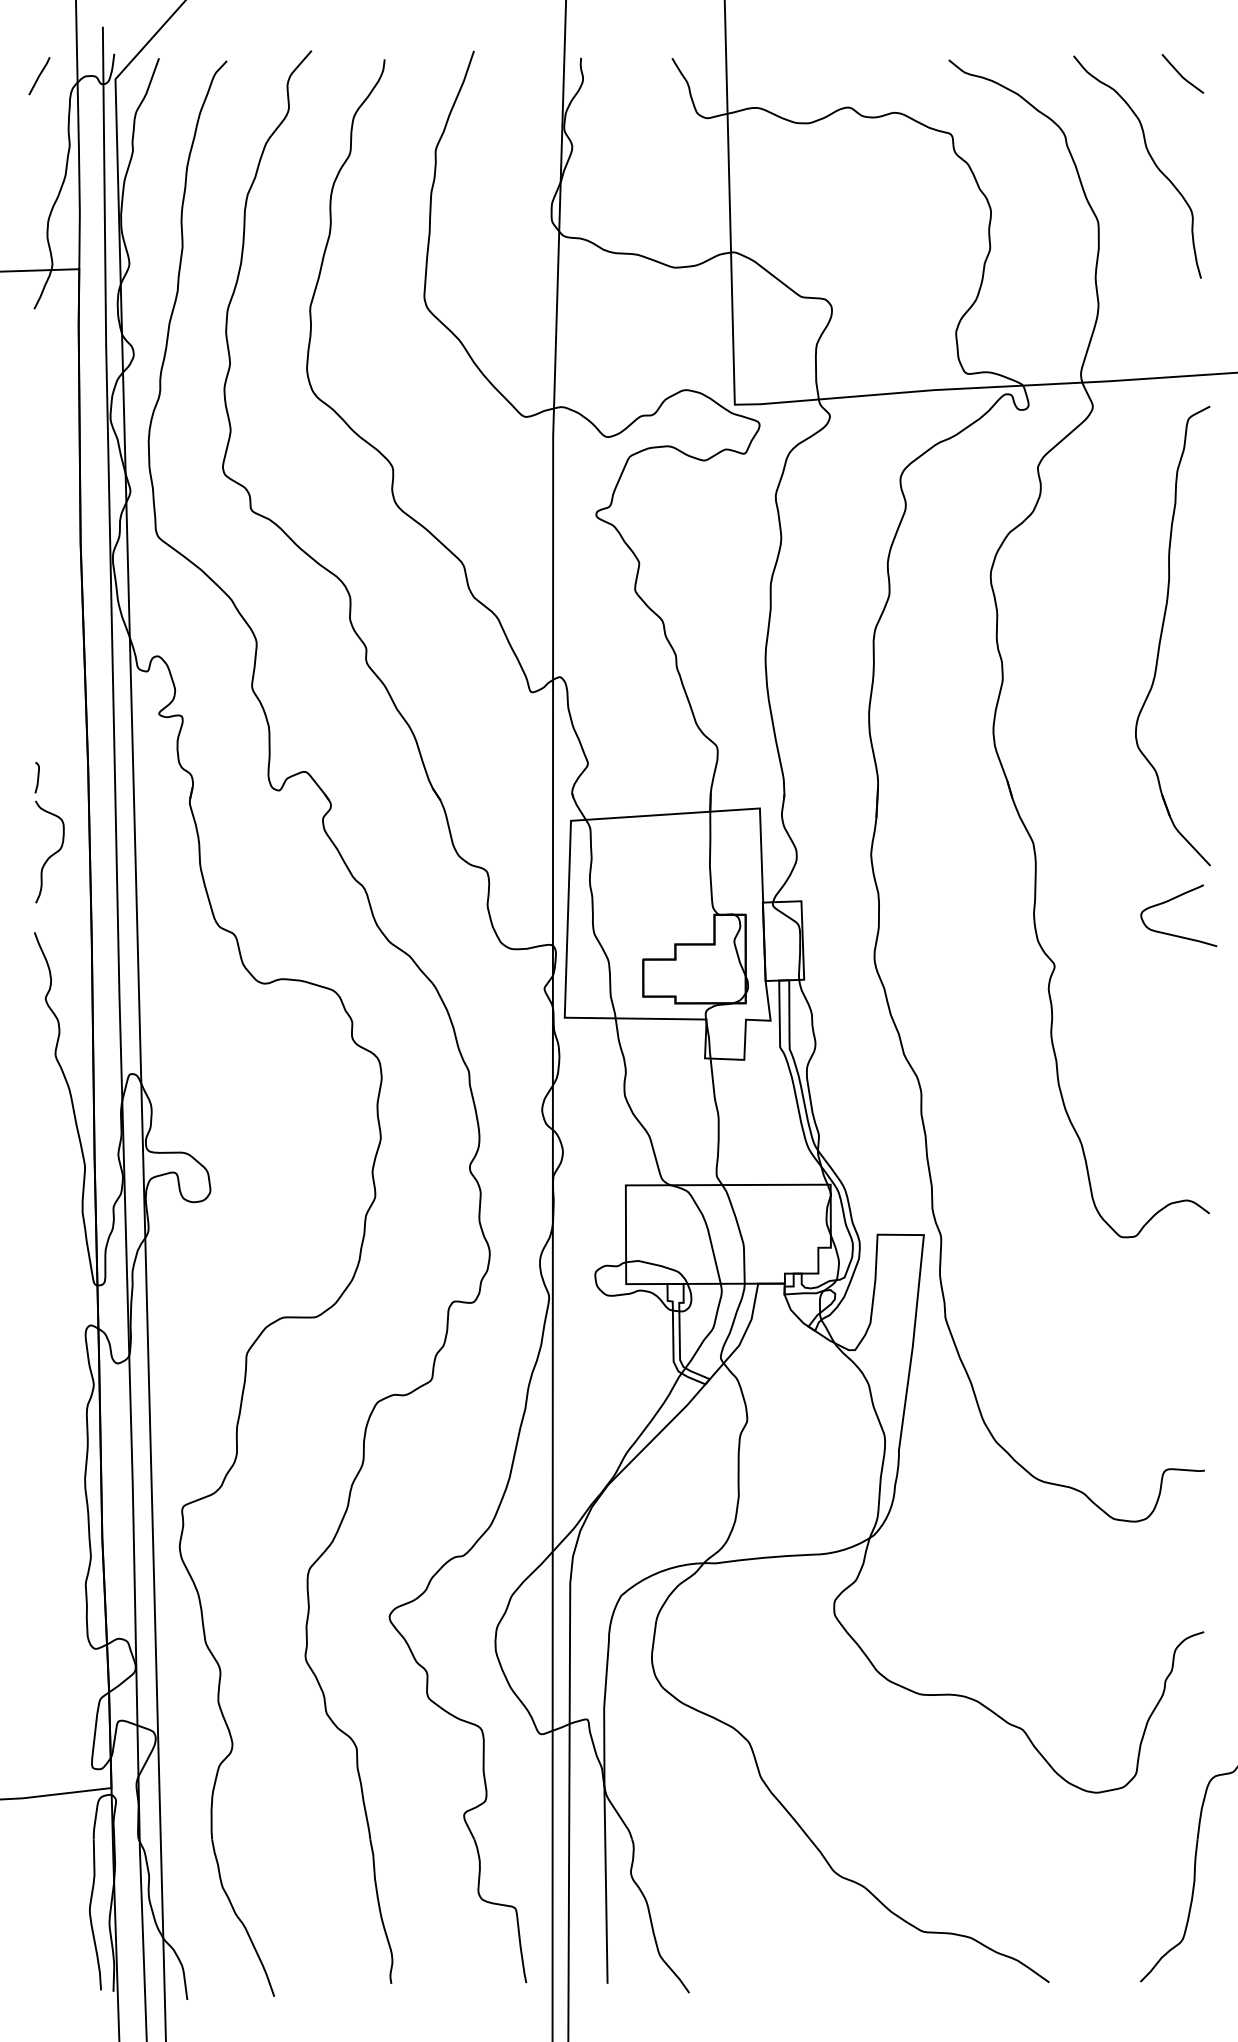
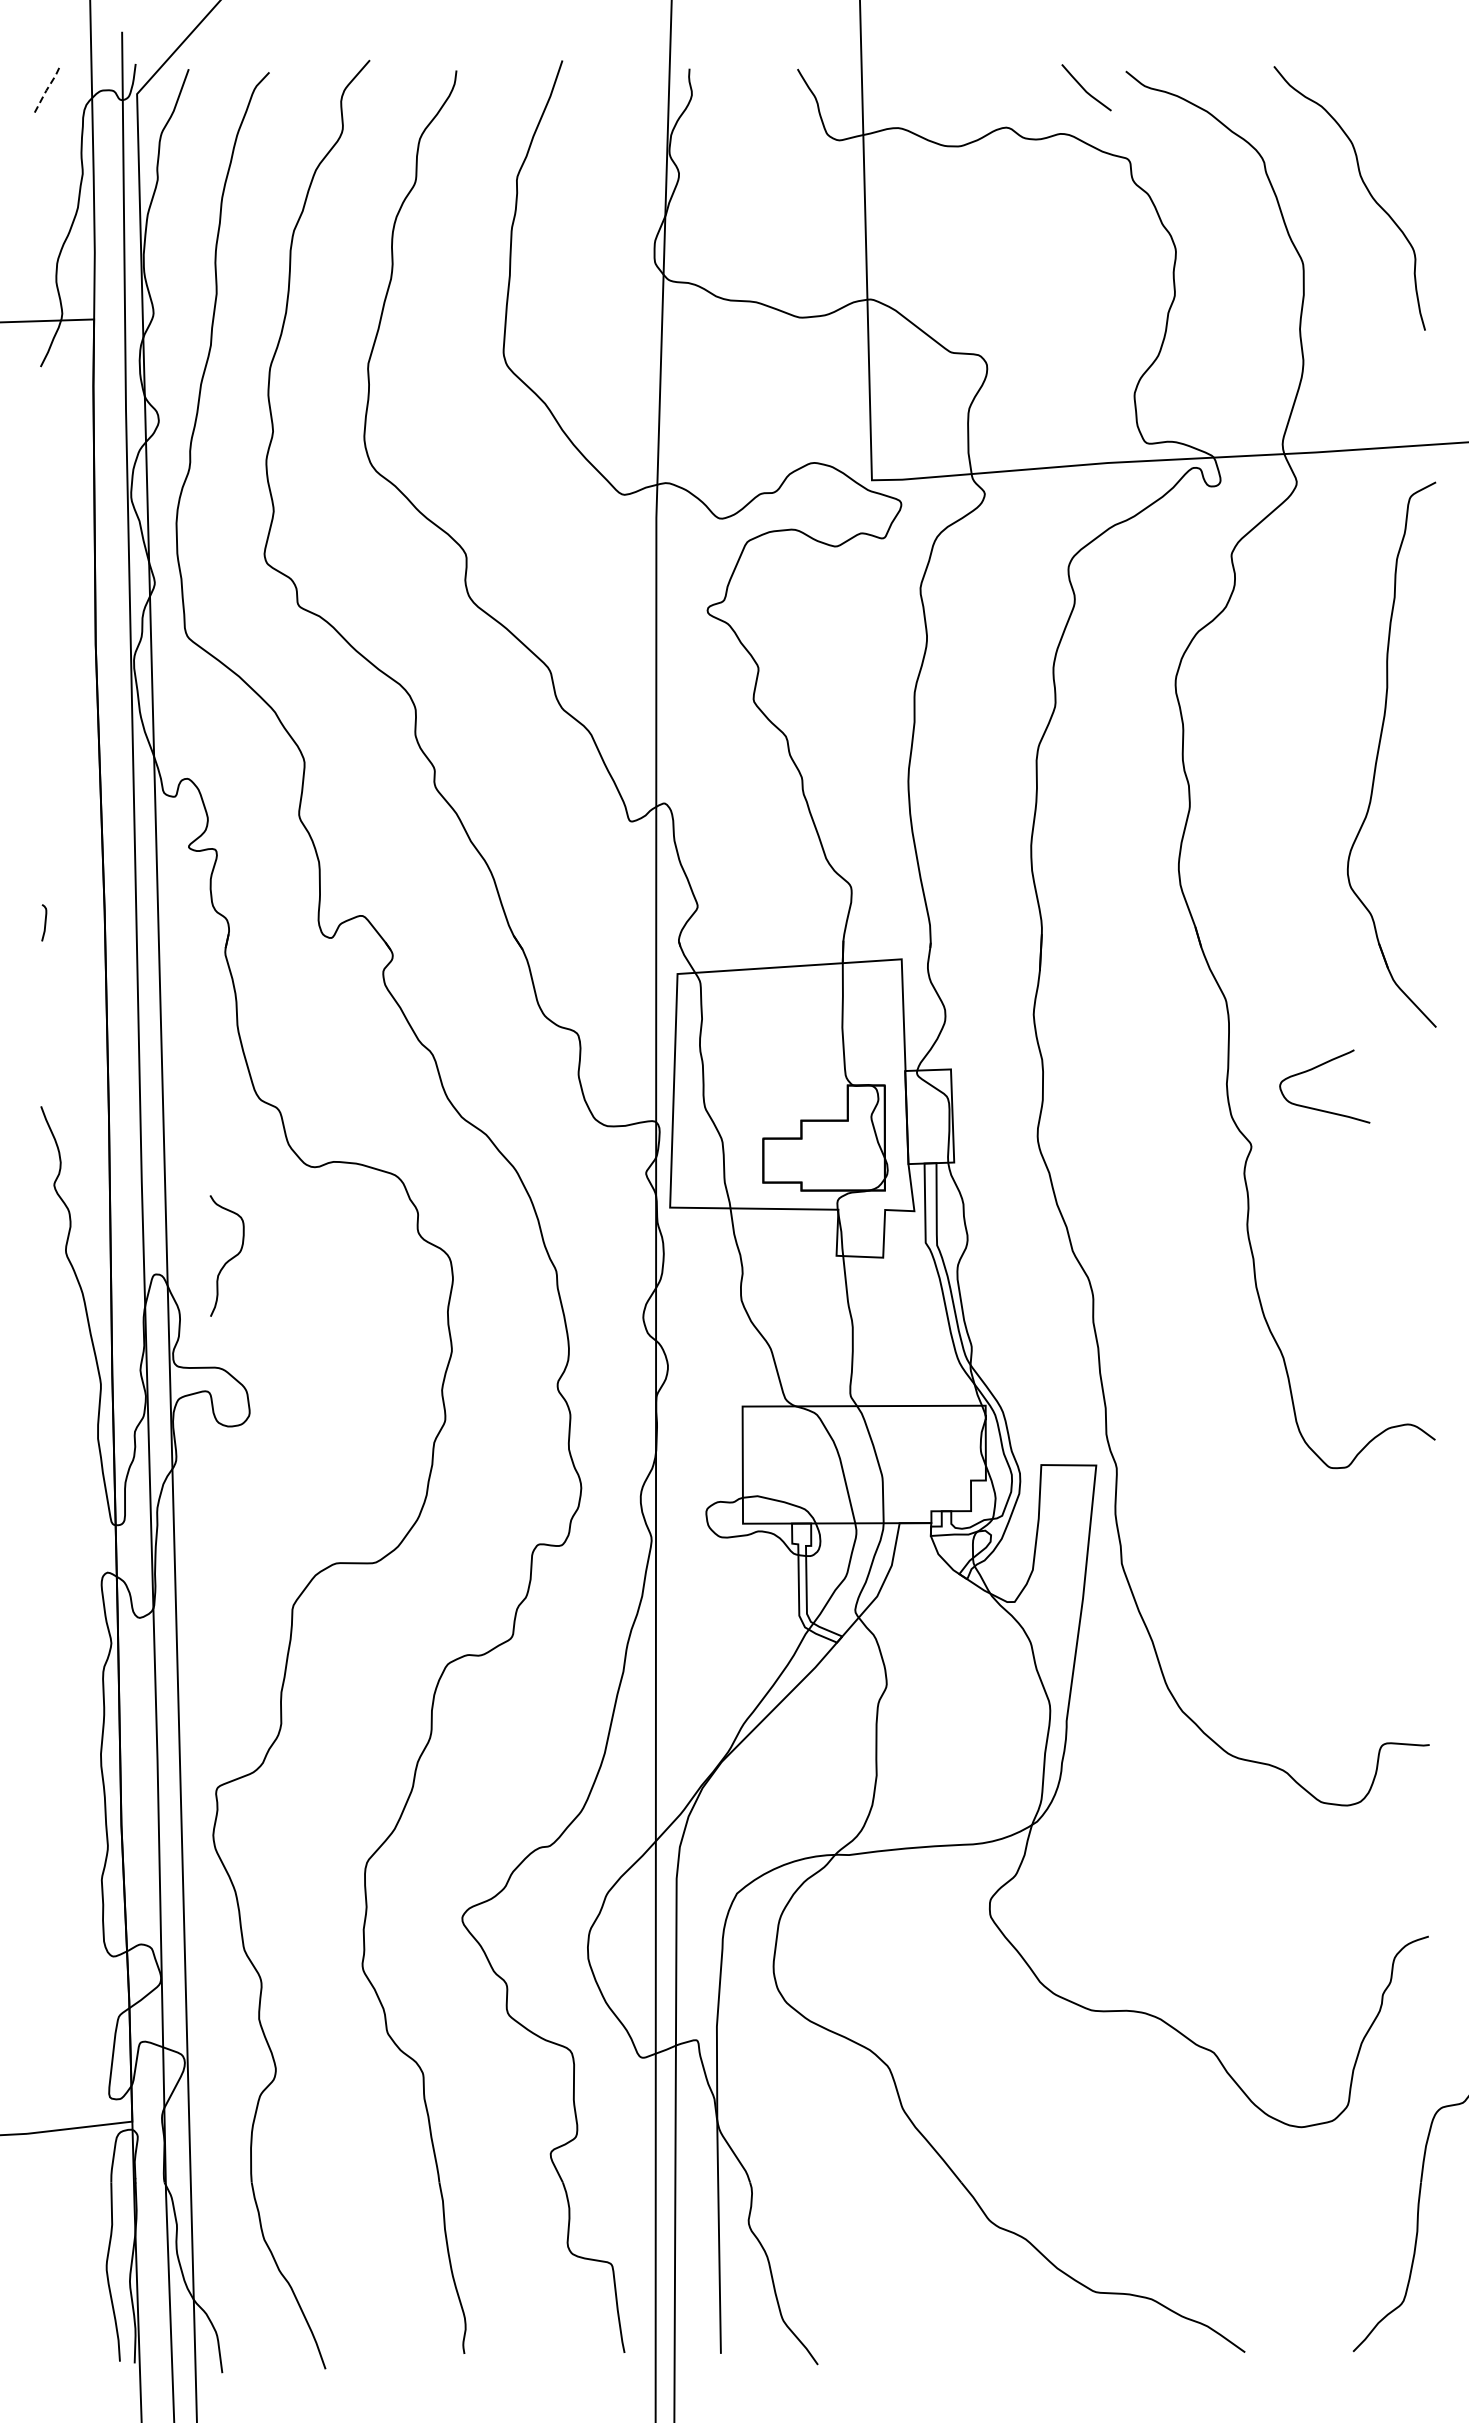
line: (1181, 74) -> (1084, 88), moved
line: (39, 76) -> (46, 90), solid -> dashed
curve: (50, 854) -> (228, 1259), moved
curve: (1171, 900) -> (1316, 1068), moved

